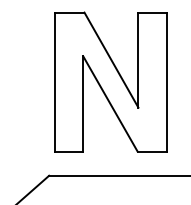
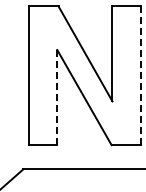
line: (166, 81) -> (140, 75), solid -> dashed
line: (83, 103) -> (57, 97), solid -> dashed

